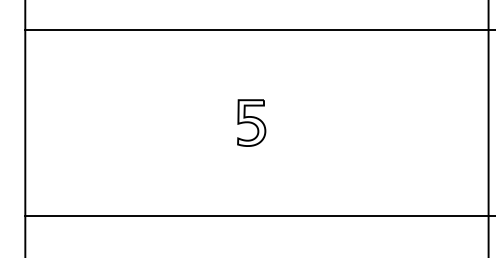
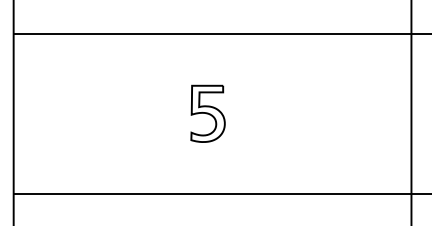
part: (251, 122) -> (207, 113), size x1.43

